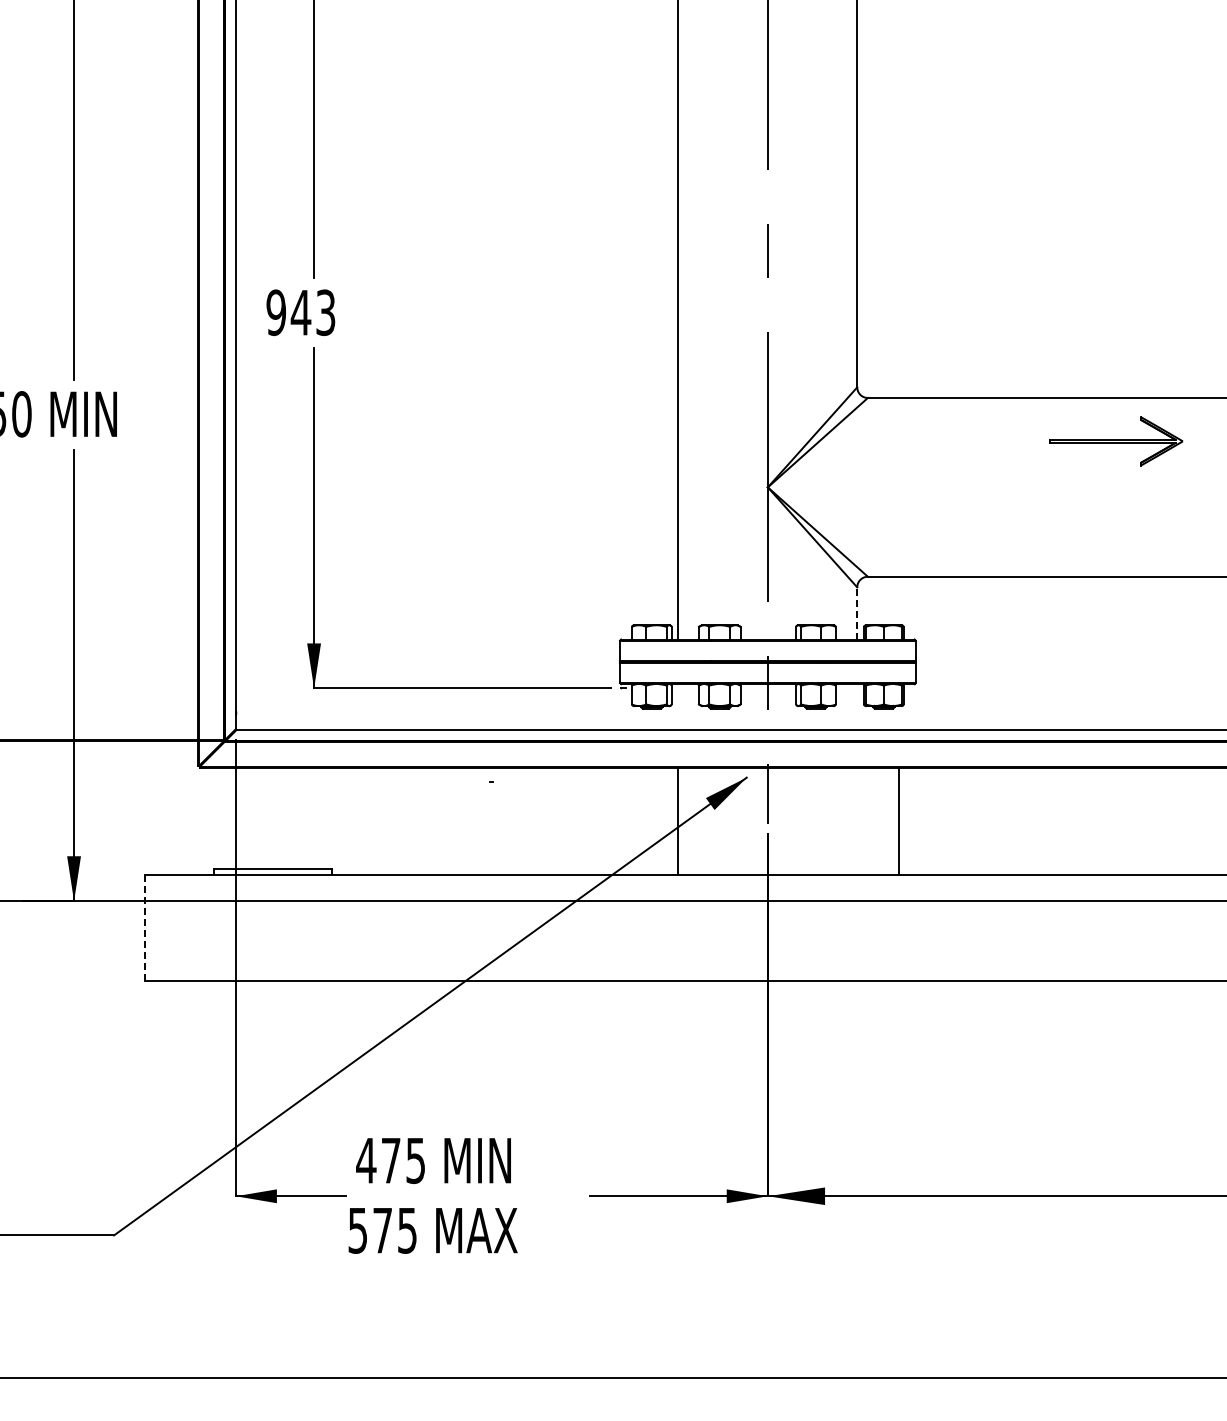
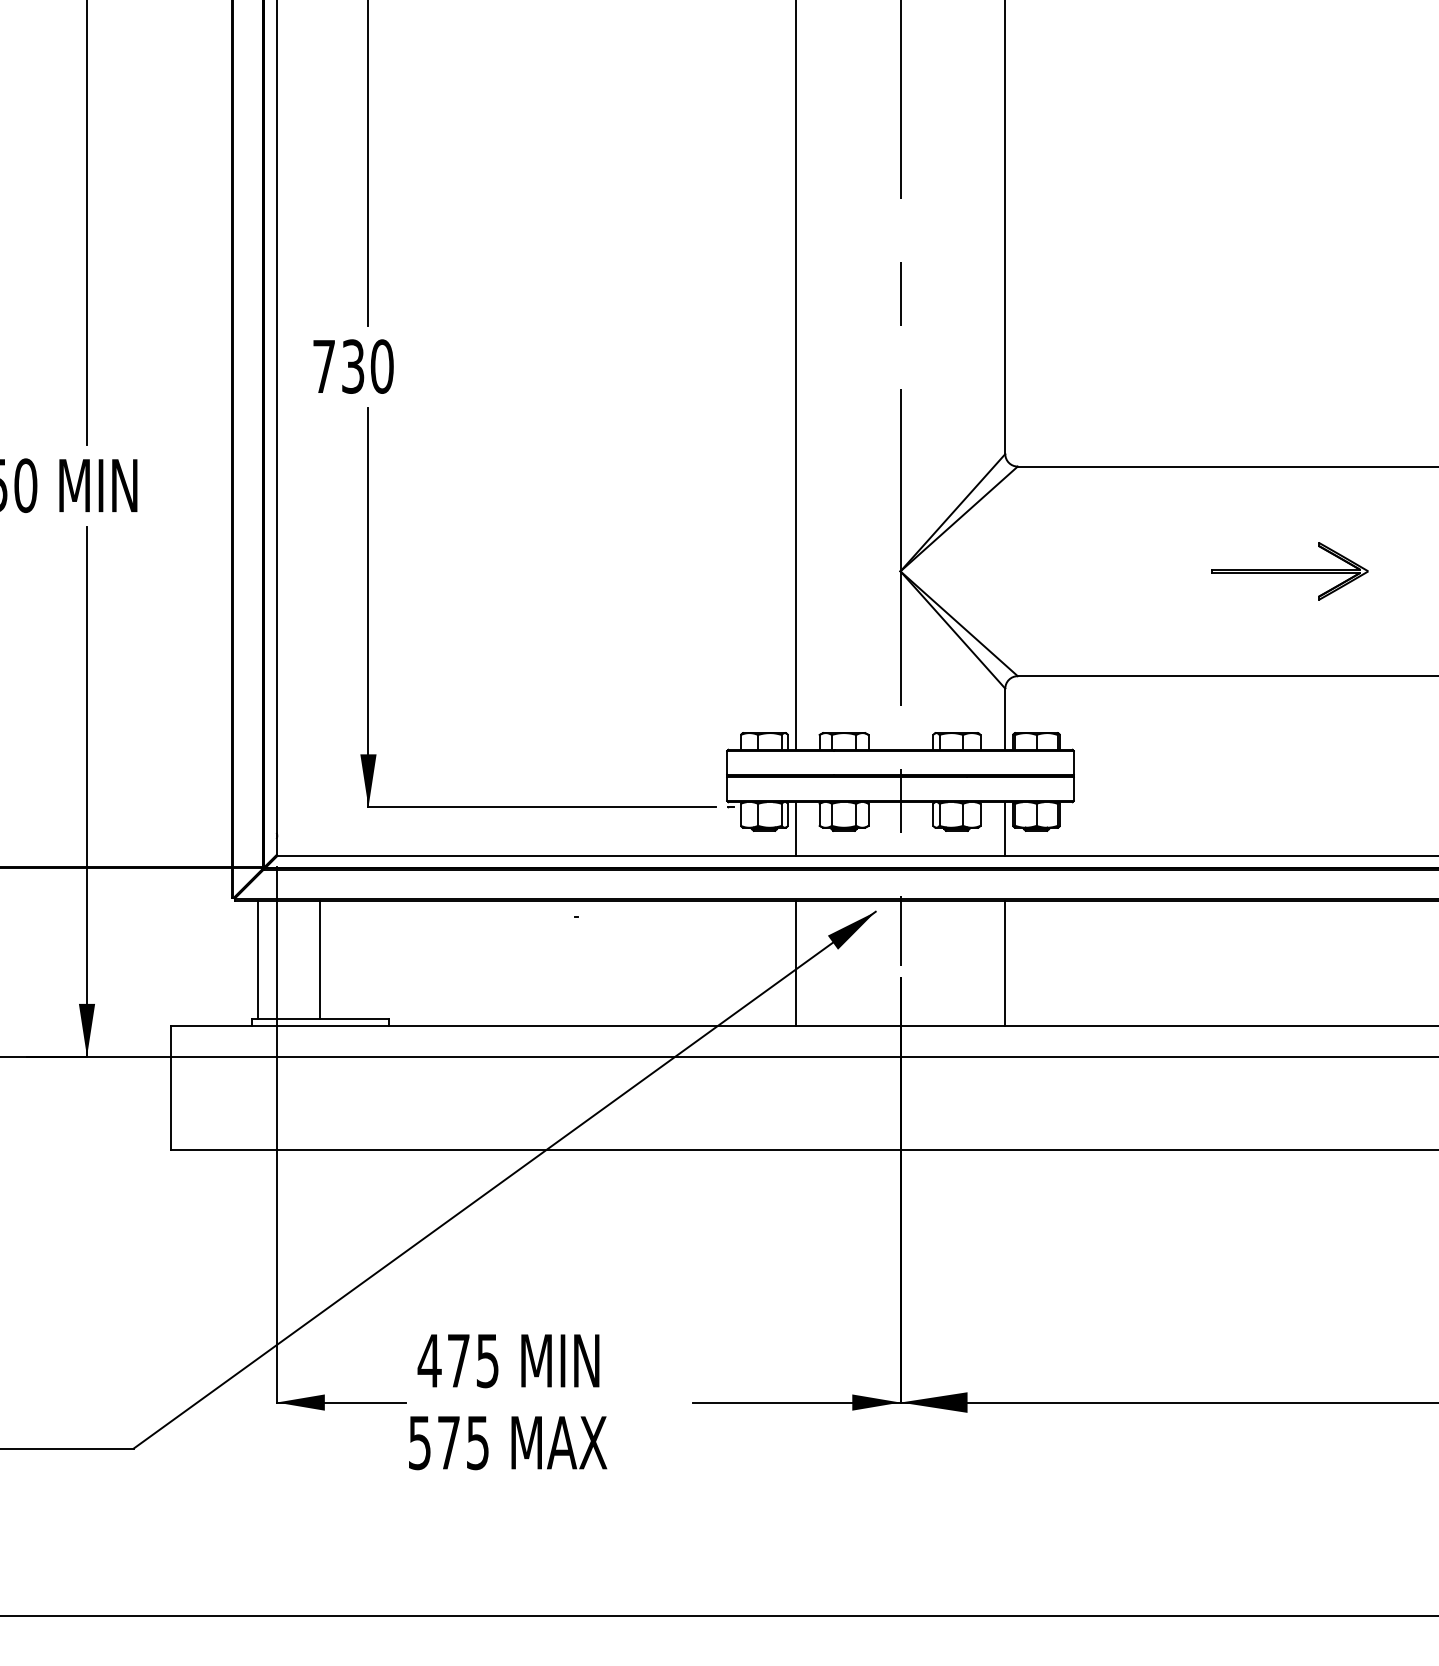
text: (300, 312) -> (352, 366), 943 -> 730
part: (1116, 441) -> (1290, 571), moved
line: (857, 612) -> (1005, 718), dashed -> solid
line: (678, 706) -> (795, 828), added
line: (857, 706) -> (1005, 828), added
line: (219, 818) -> (257, 959), added
line: (273, 818) -> (320, 959), added
line: (899, 821) -> (1005, 963), moved
line: (145, 928) -> (170, 1088), dashed -> solid

